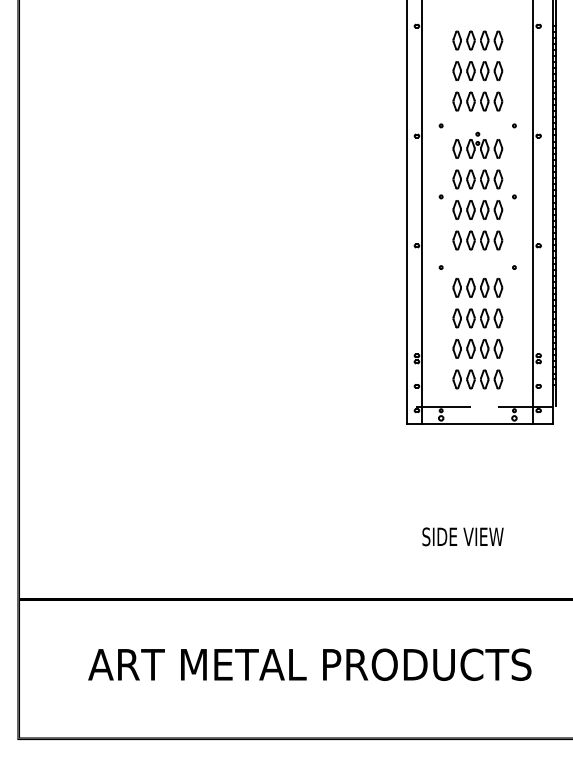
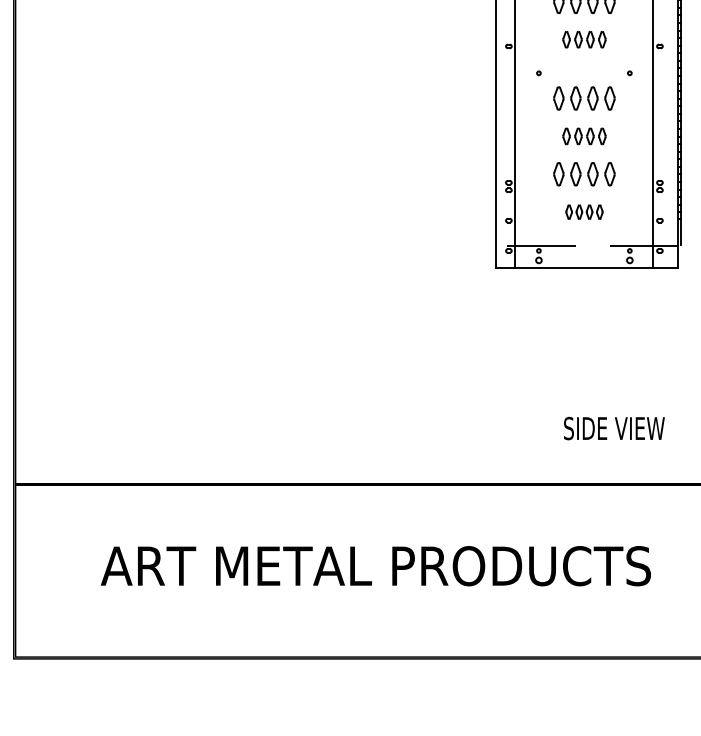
part: (477, 240) -> (583, 39), size x0.7
part: (477, 318) -> (583, 136), size x0.7
part: (477, 379) -> (583, 212), size x0.6
text: (462, 536) -> (613, 428), moved

